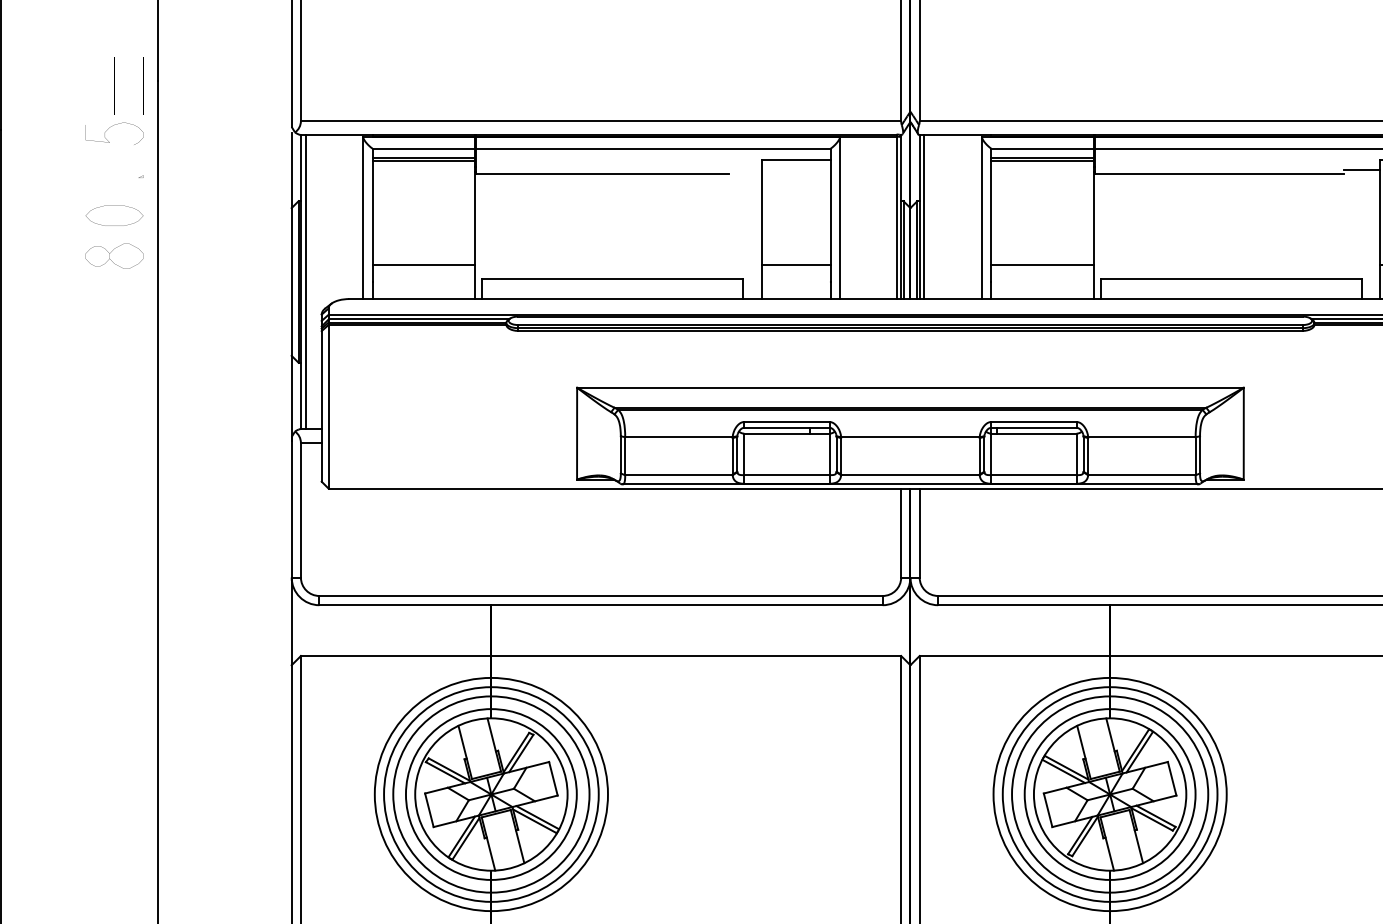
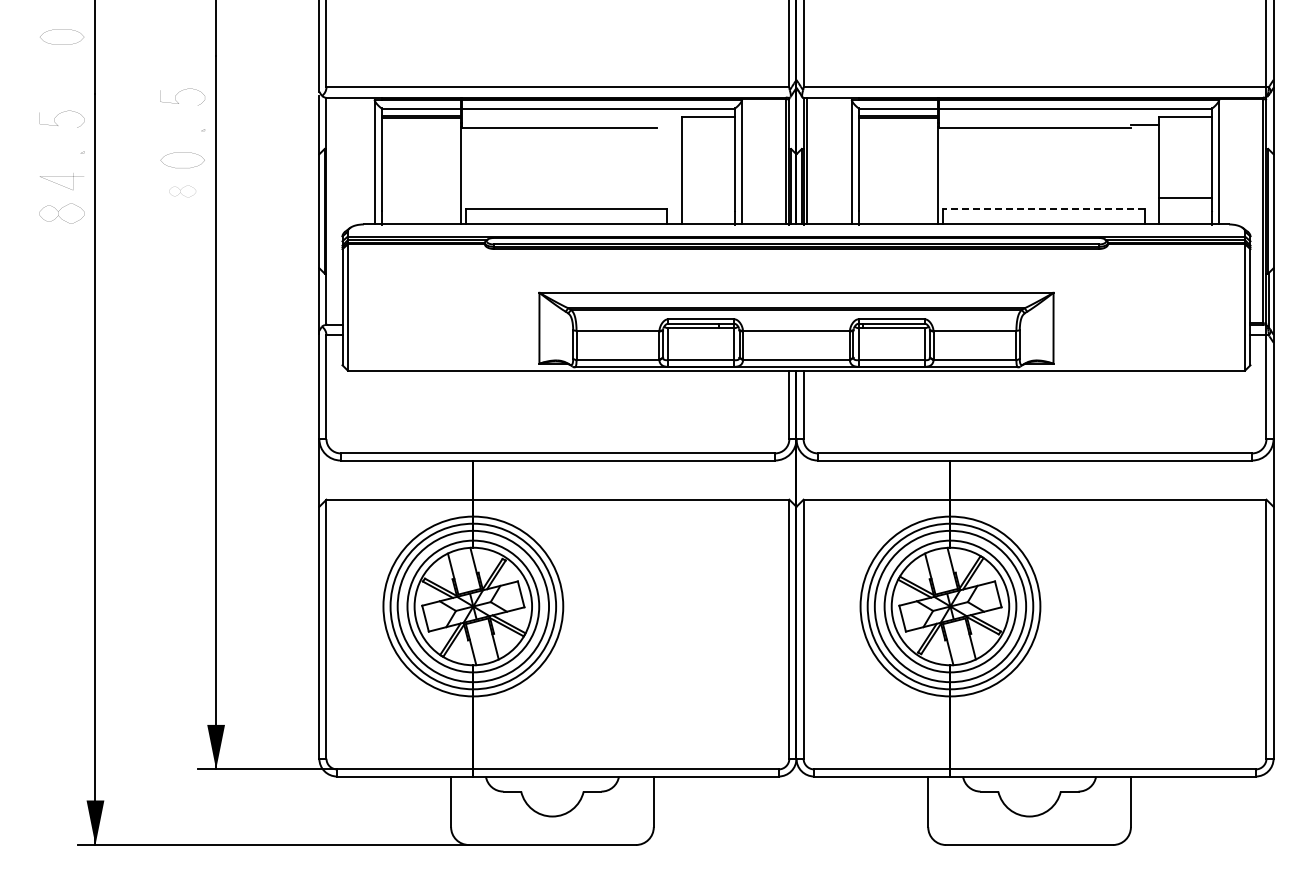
part: (114, 256) -> (182, 191), size x0.6
line: (422, 264) -> (420, 197), removed
line: (796, 264) -> (708, 197), removed
line: (1042, 264) -> (898, 197), removed
line: (1230, 279) -> (1043, 209), solid -> dashed
line: (306, 280) -> (330, 210), removed

